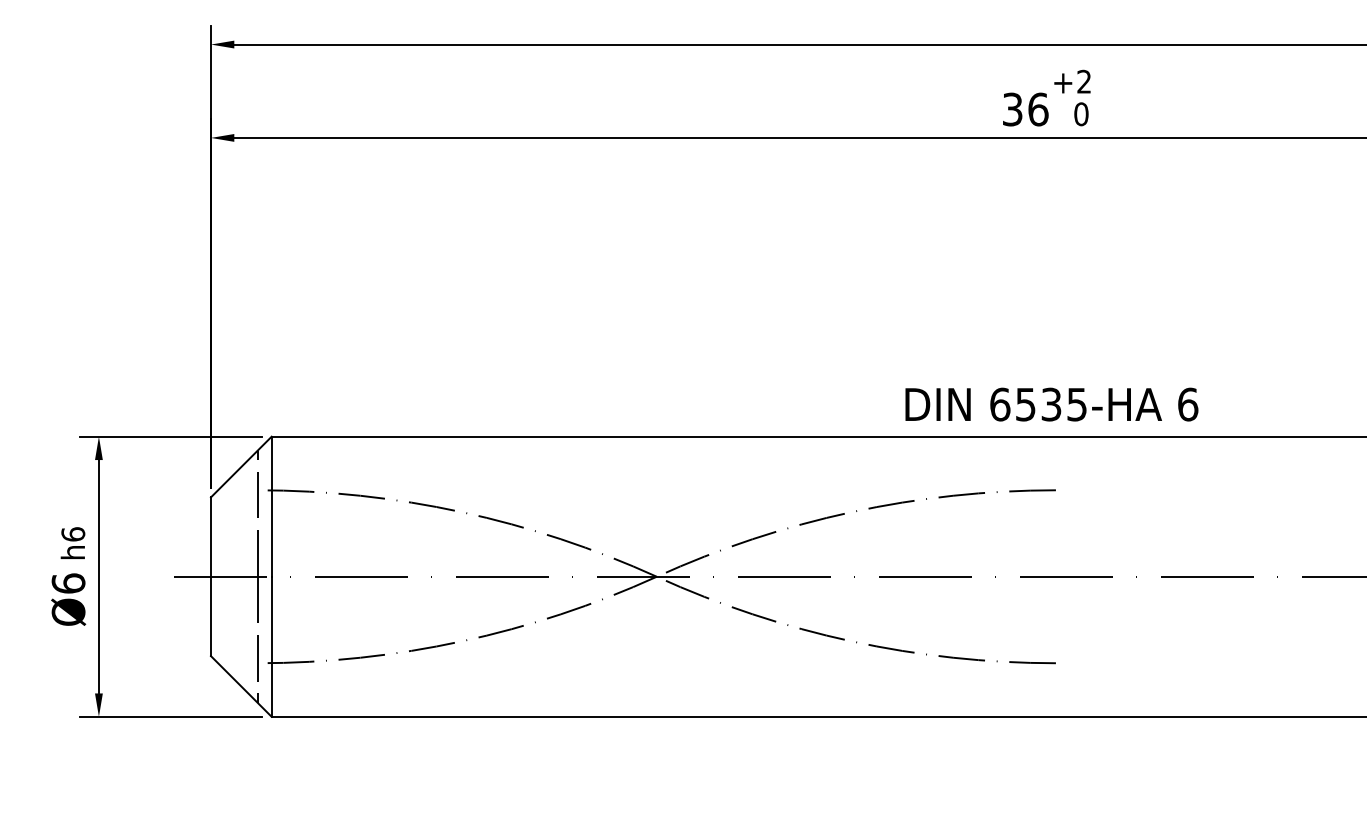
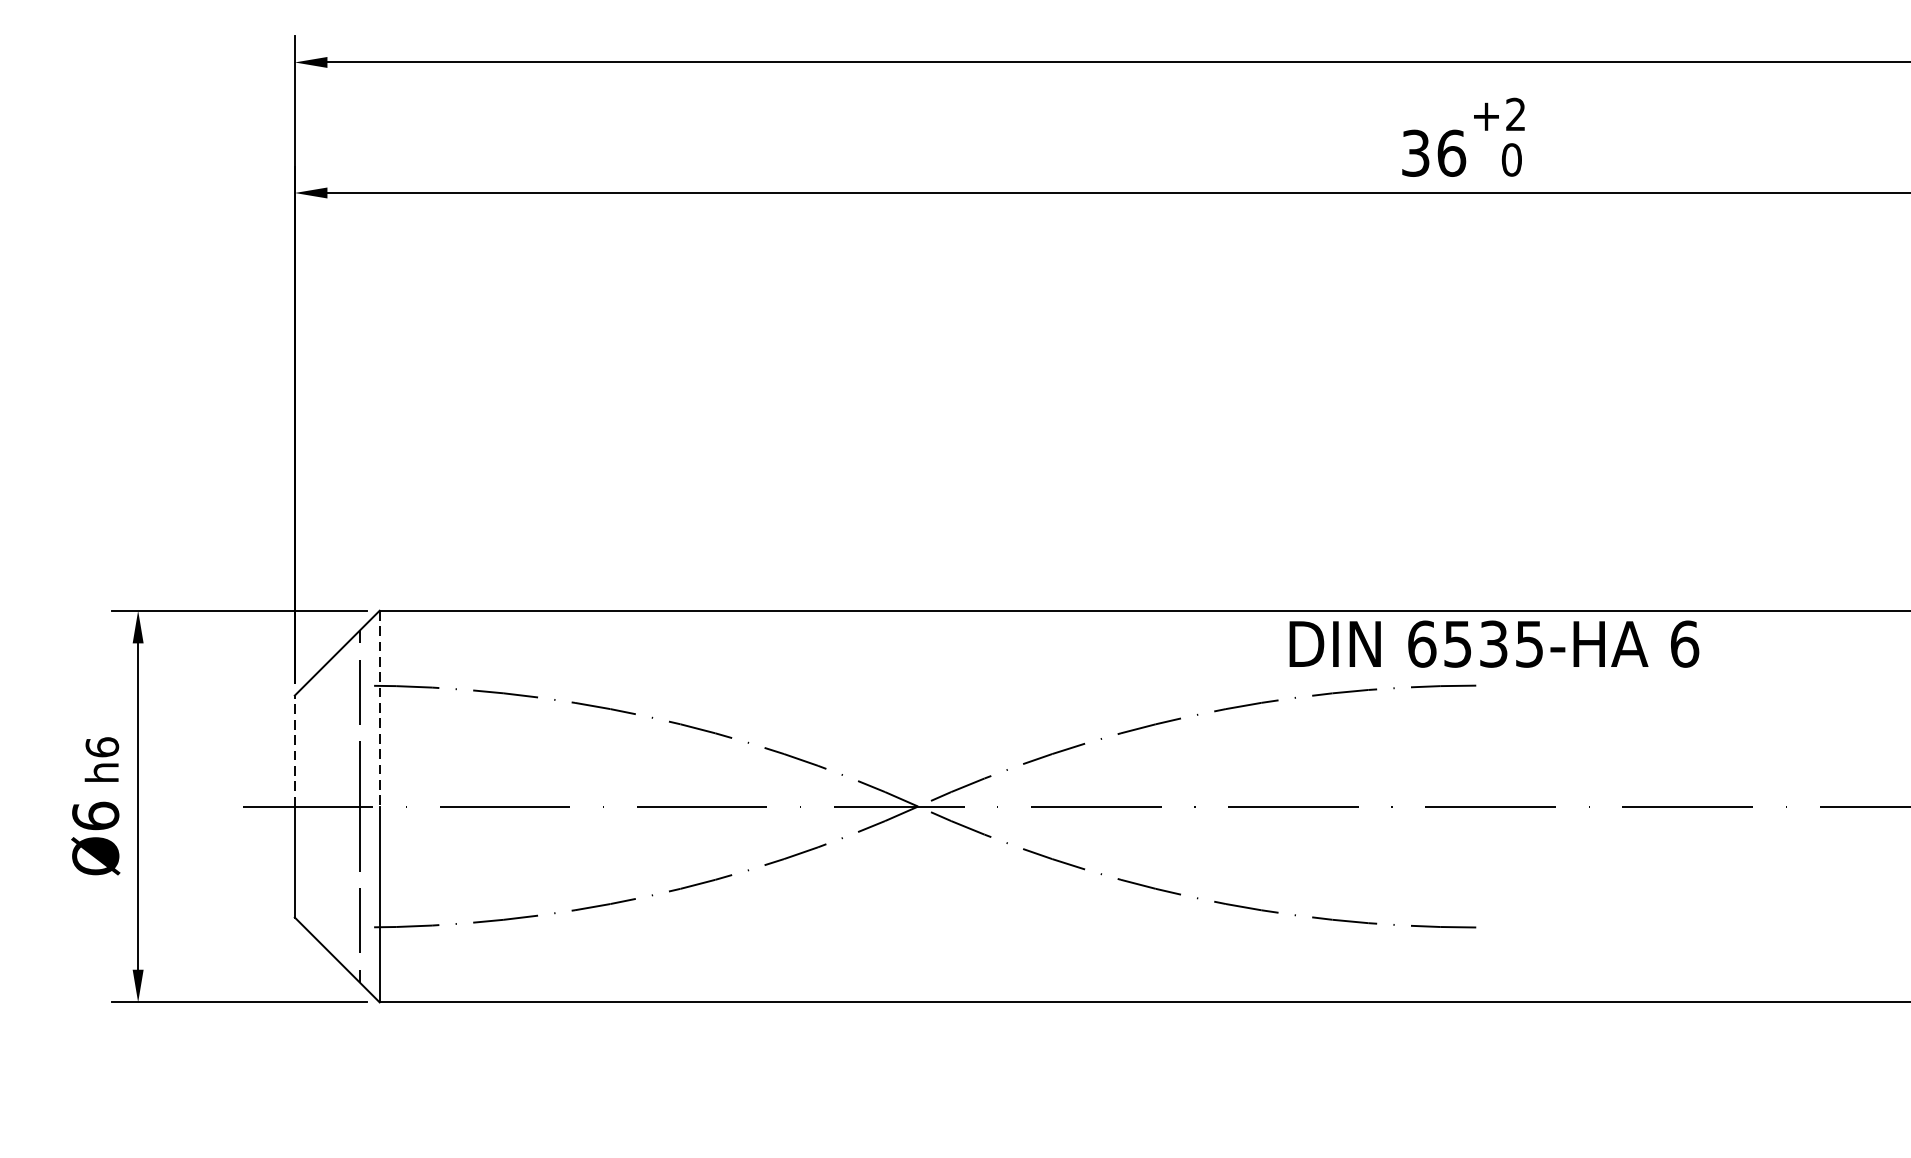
text: (1051, 404) -> (1493, 644), moved
line: (271, 507) -> (379, 709), solid -> dashed
line: (210, 537) -> (294, 751), solid -> dashed

